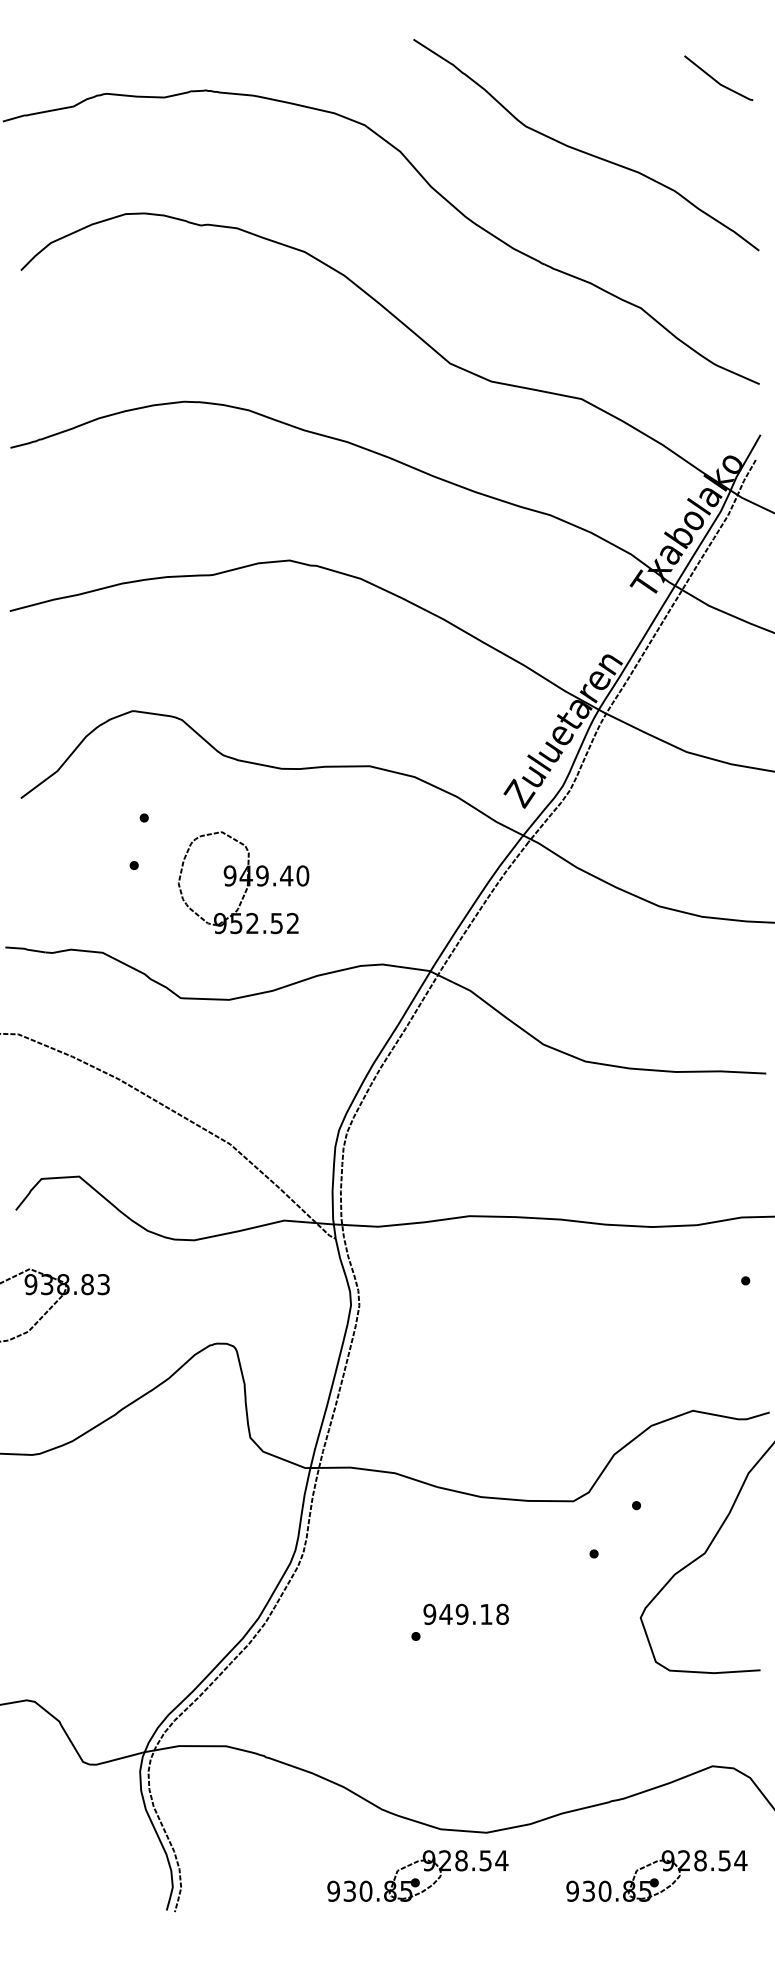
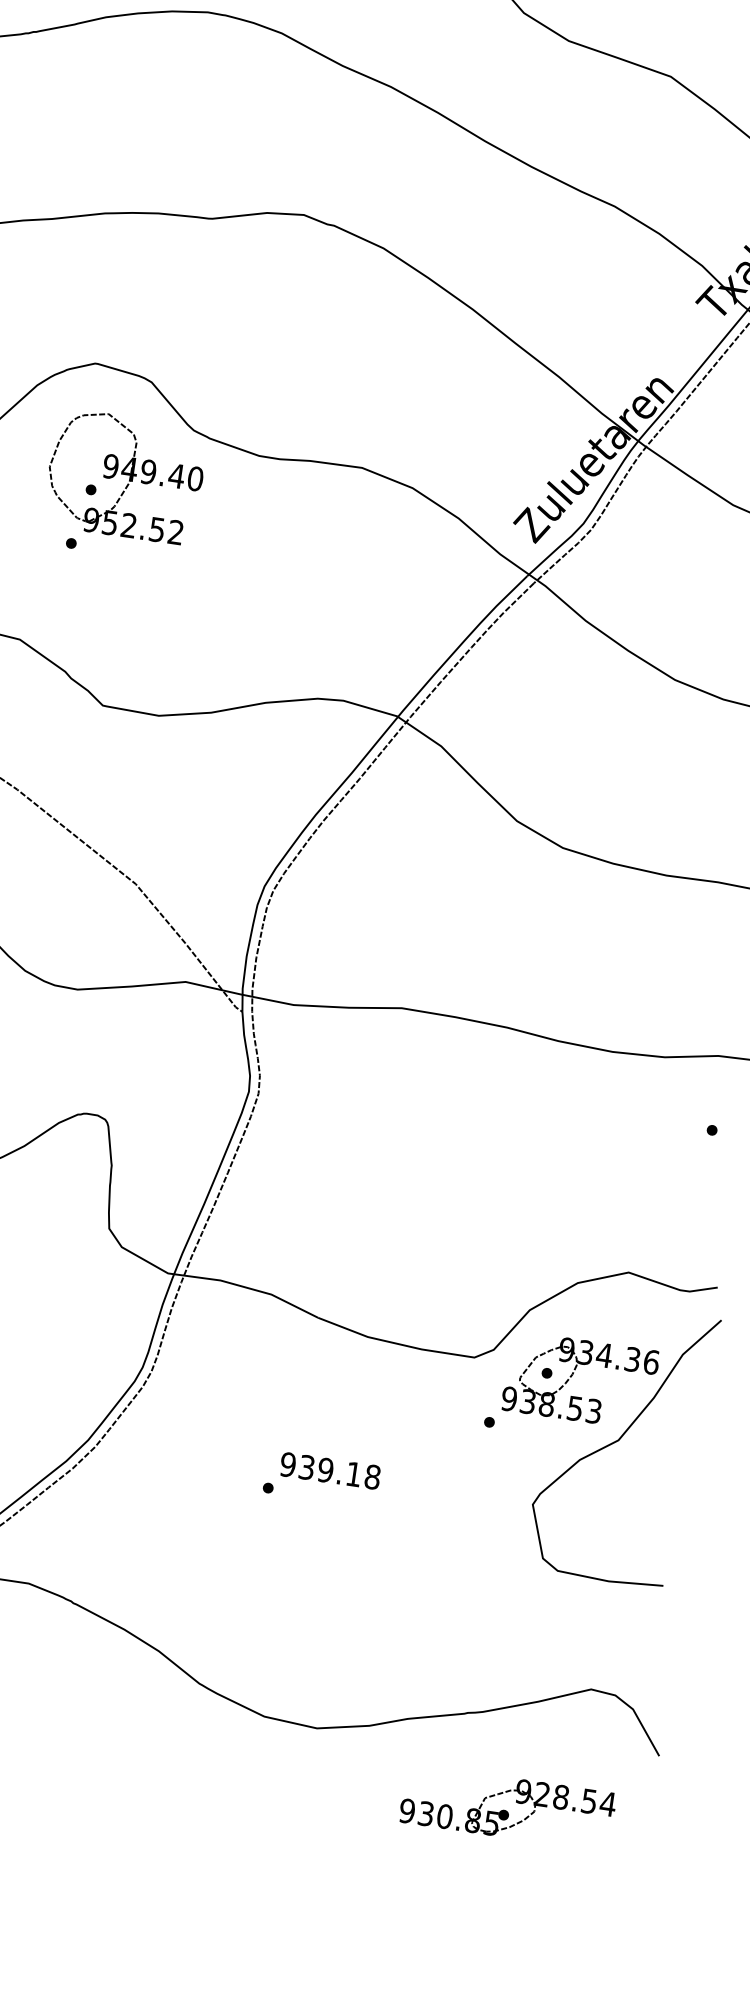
part: (243, 882) -> (125, 476), moved
part: (659, 1503) -> (574, 1374), added
text: (445, 1614) -> (306, 1467), 949.18 -> 939.18
part: (417, 1875) -> (229, 1766), removed

